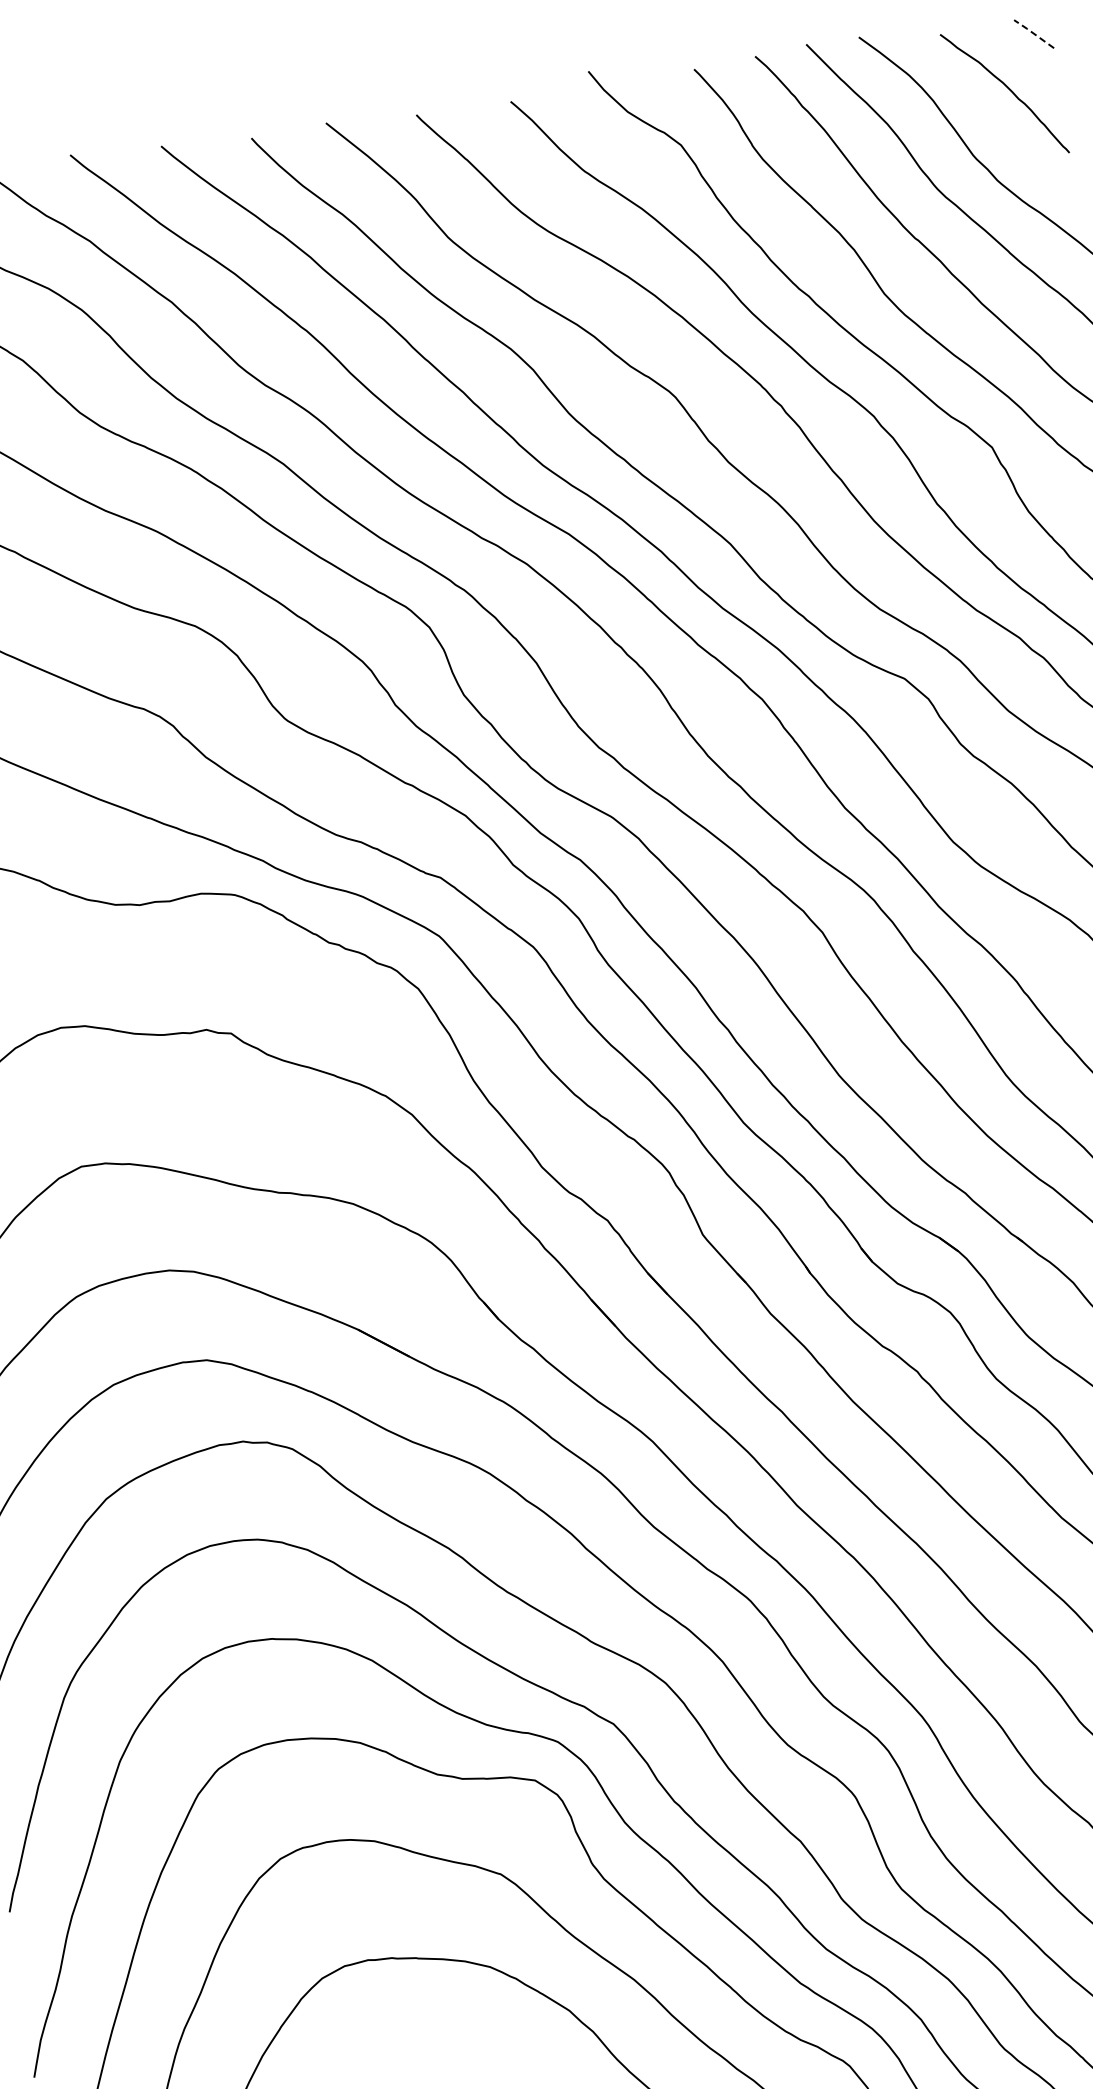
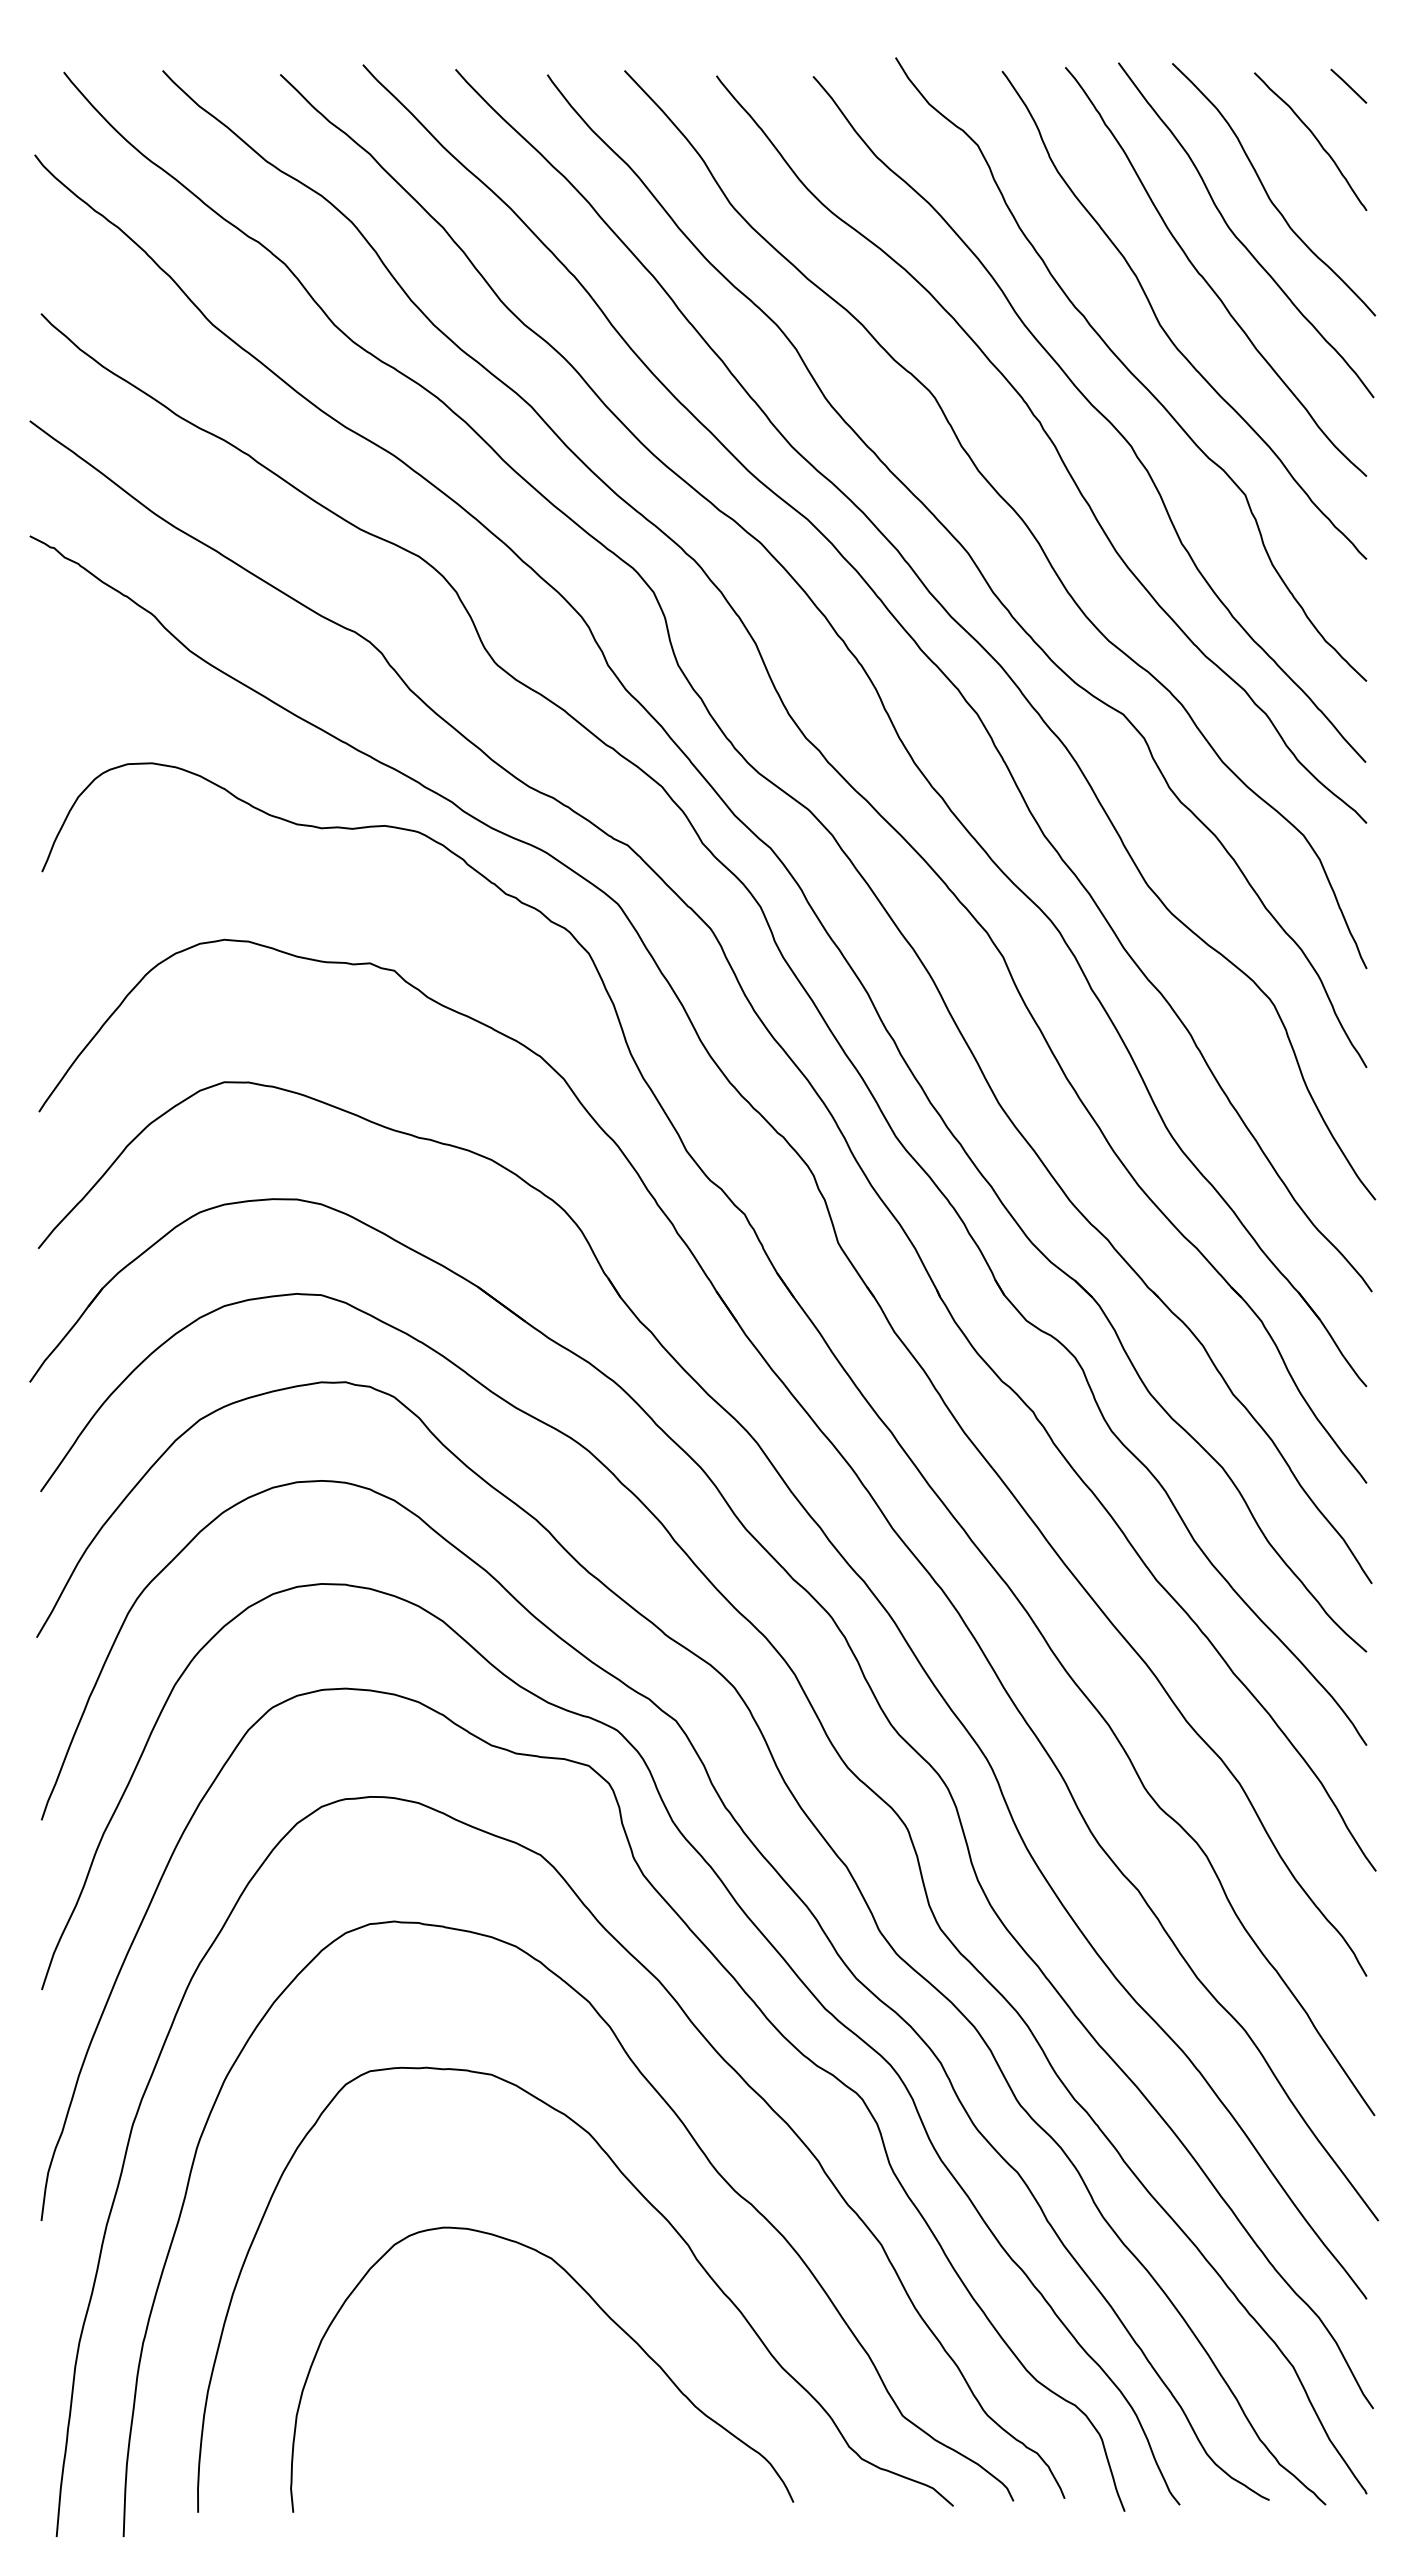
line: (1033, 33) -> (1348, 85), dashed -> solid

